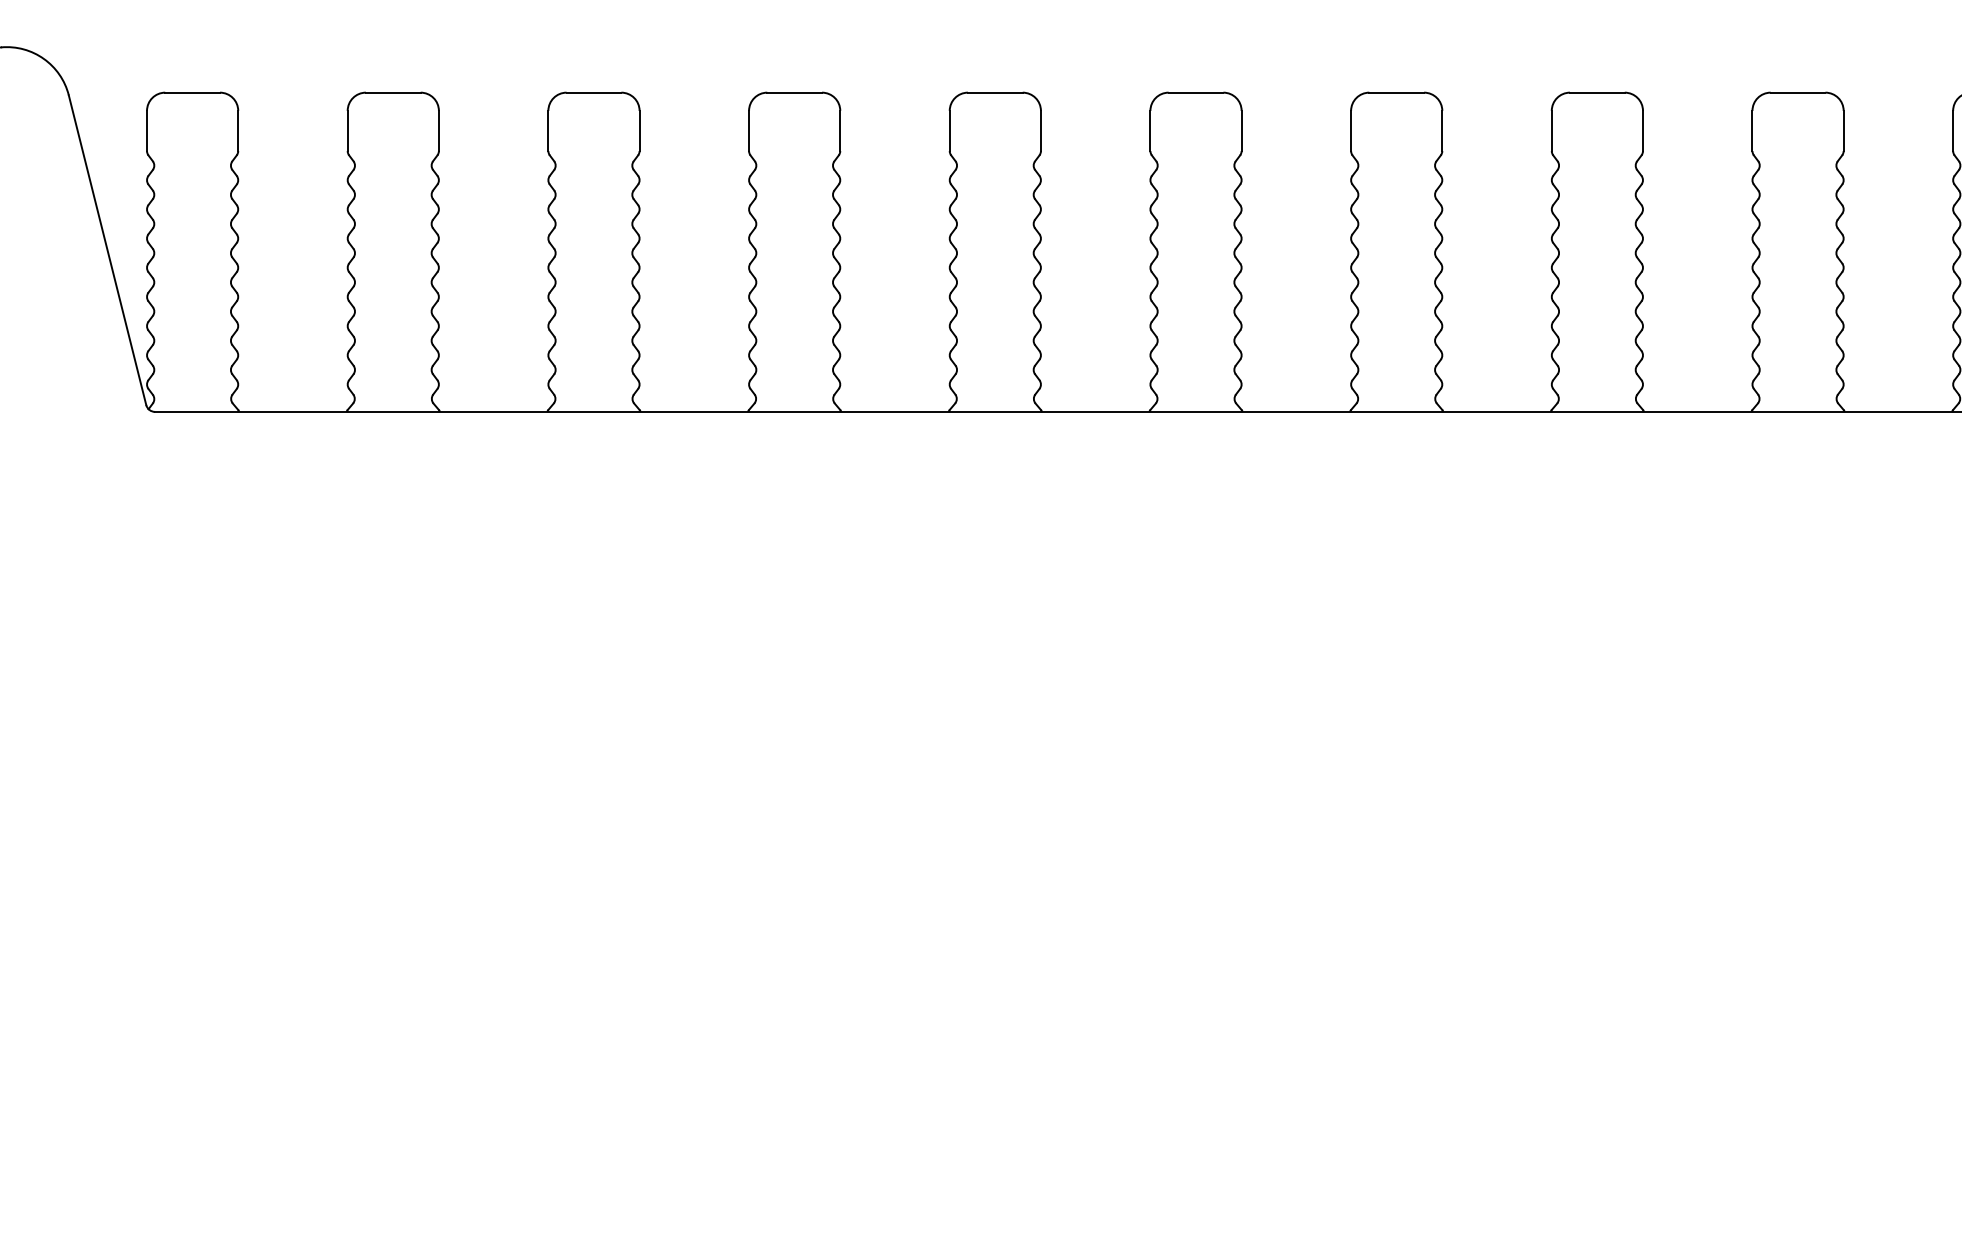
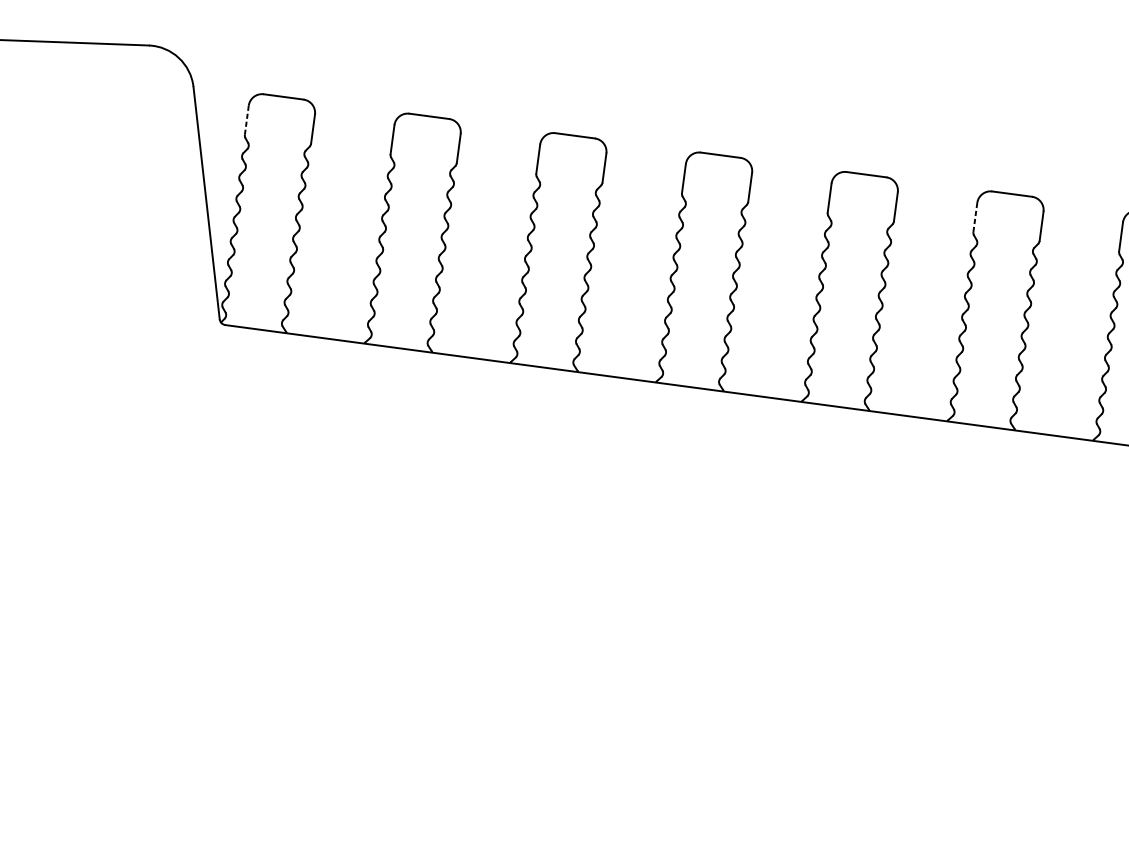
line: (147, 131) -> (247, 120), solid -> dashed
line: (1150, 131) -> (975, 217), solid -> dashed

